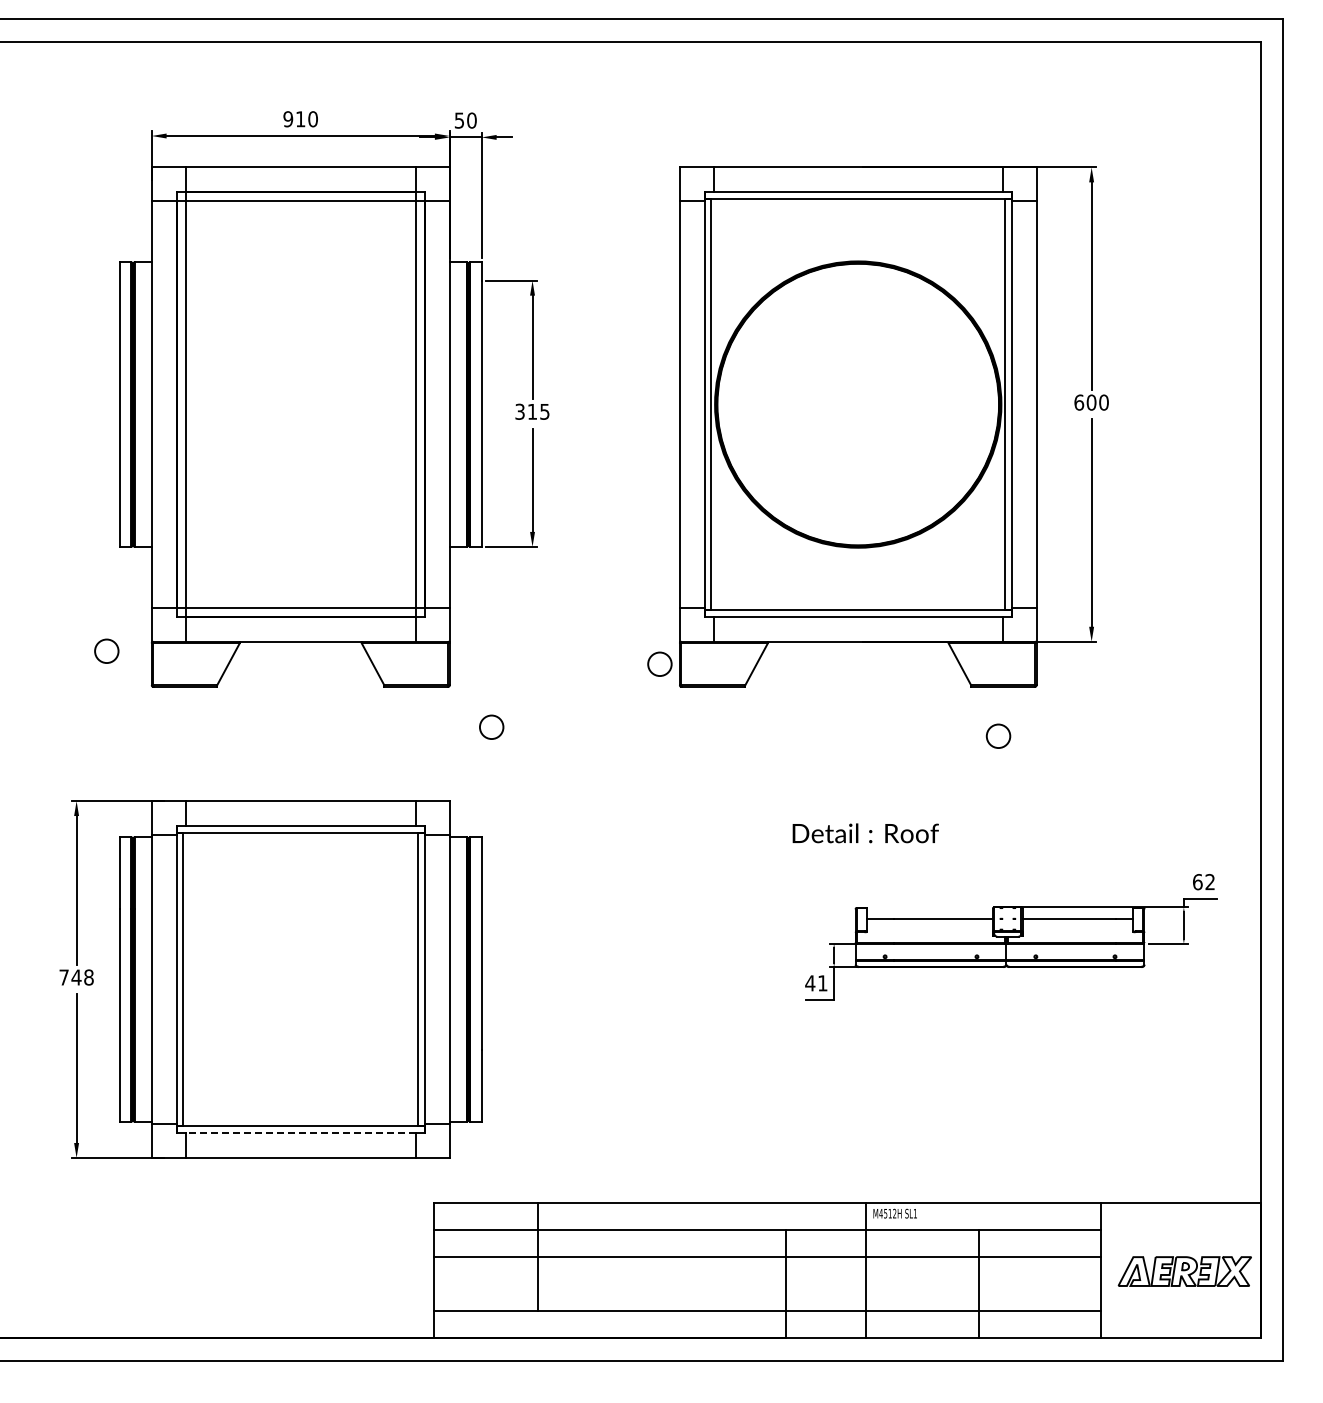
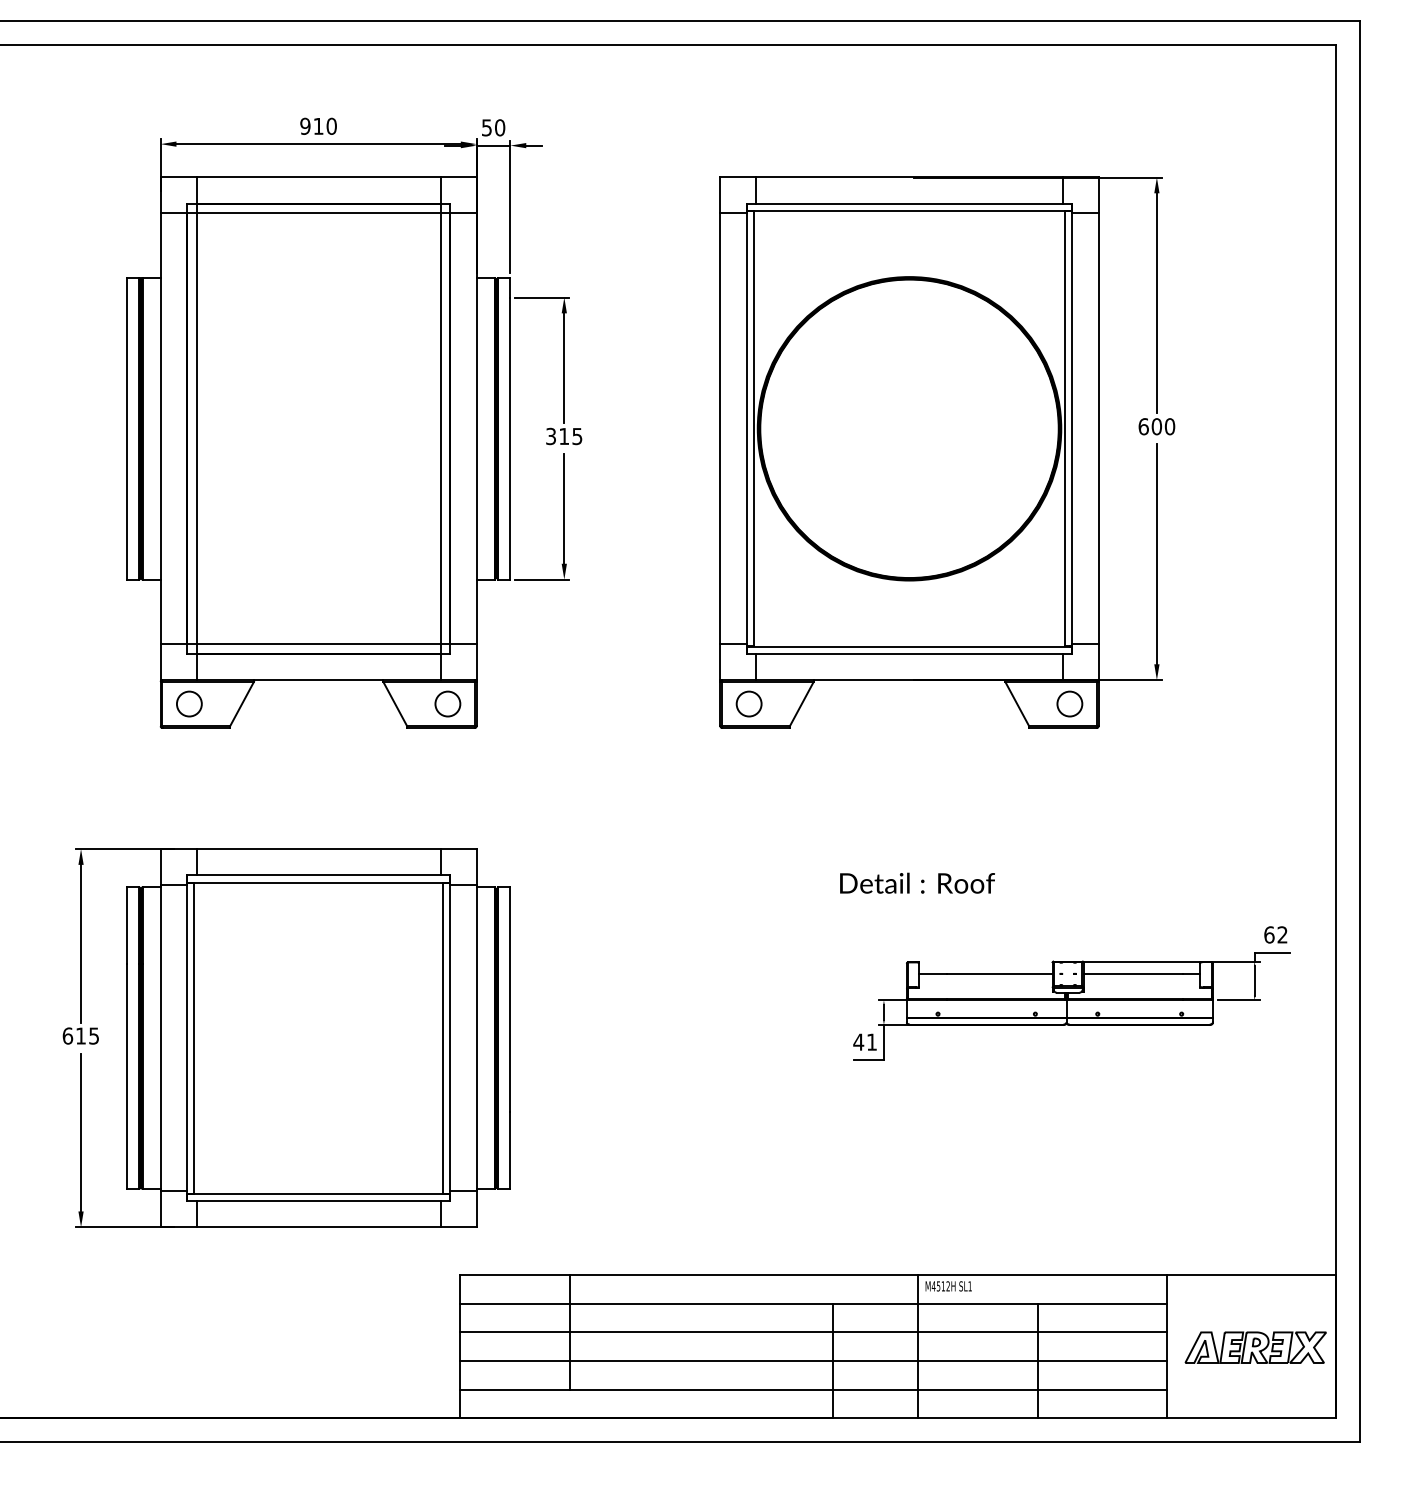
circle: (106, 650) -> (189, 703), moved
circle: (659, 663) -> (748, 703), moved
circle: (491, 726) -> (447, 703), moved
circle: (998, 735) -> (1069, 703), moved
text: (76, 977) -> (80, 1036), 748 -> 615
line: (300, 1133) -> (318, 1201), dashed -> solid
line: (767, 1284) -> (813, 1361), added

